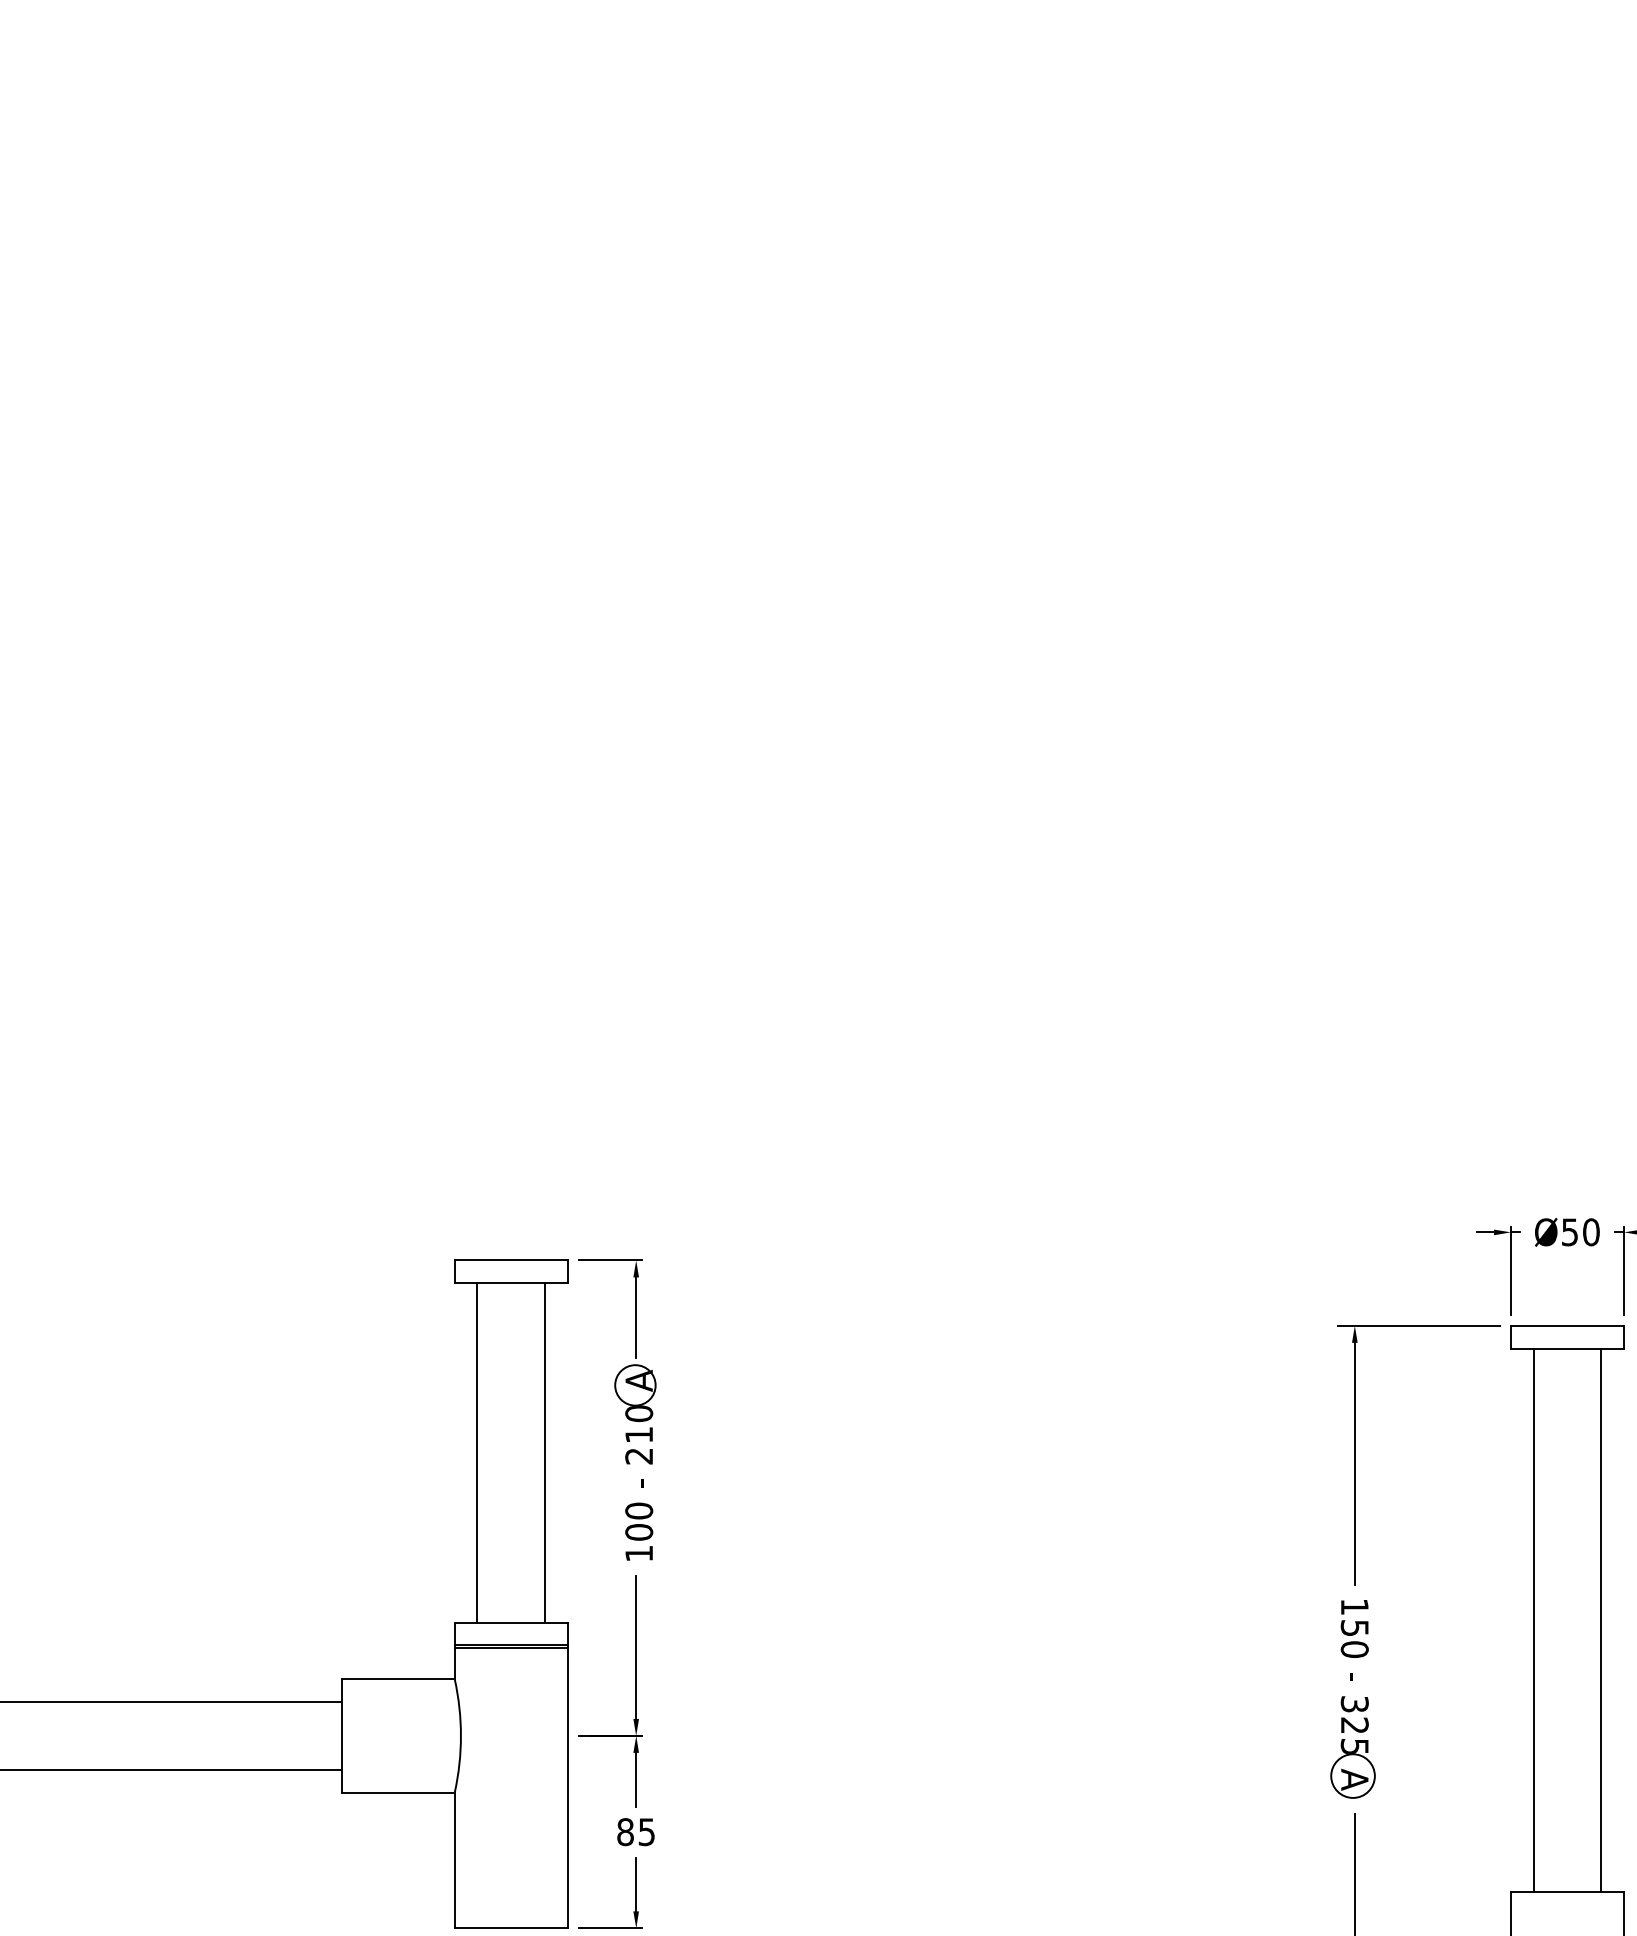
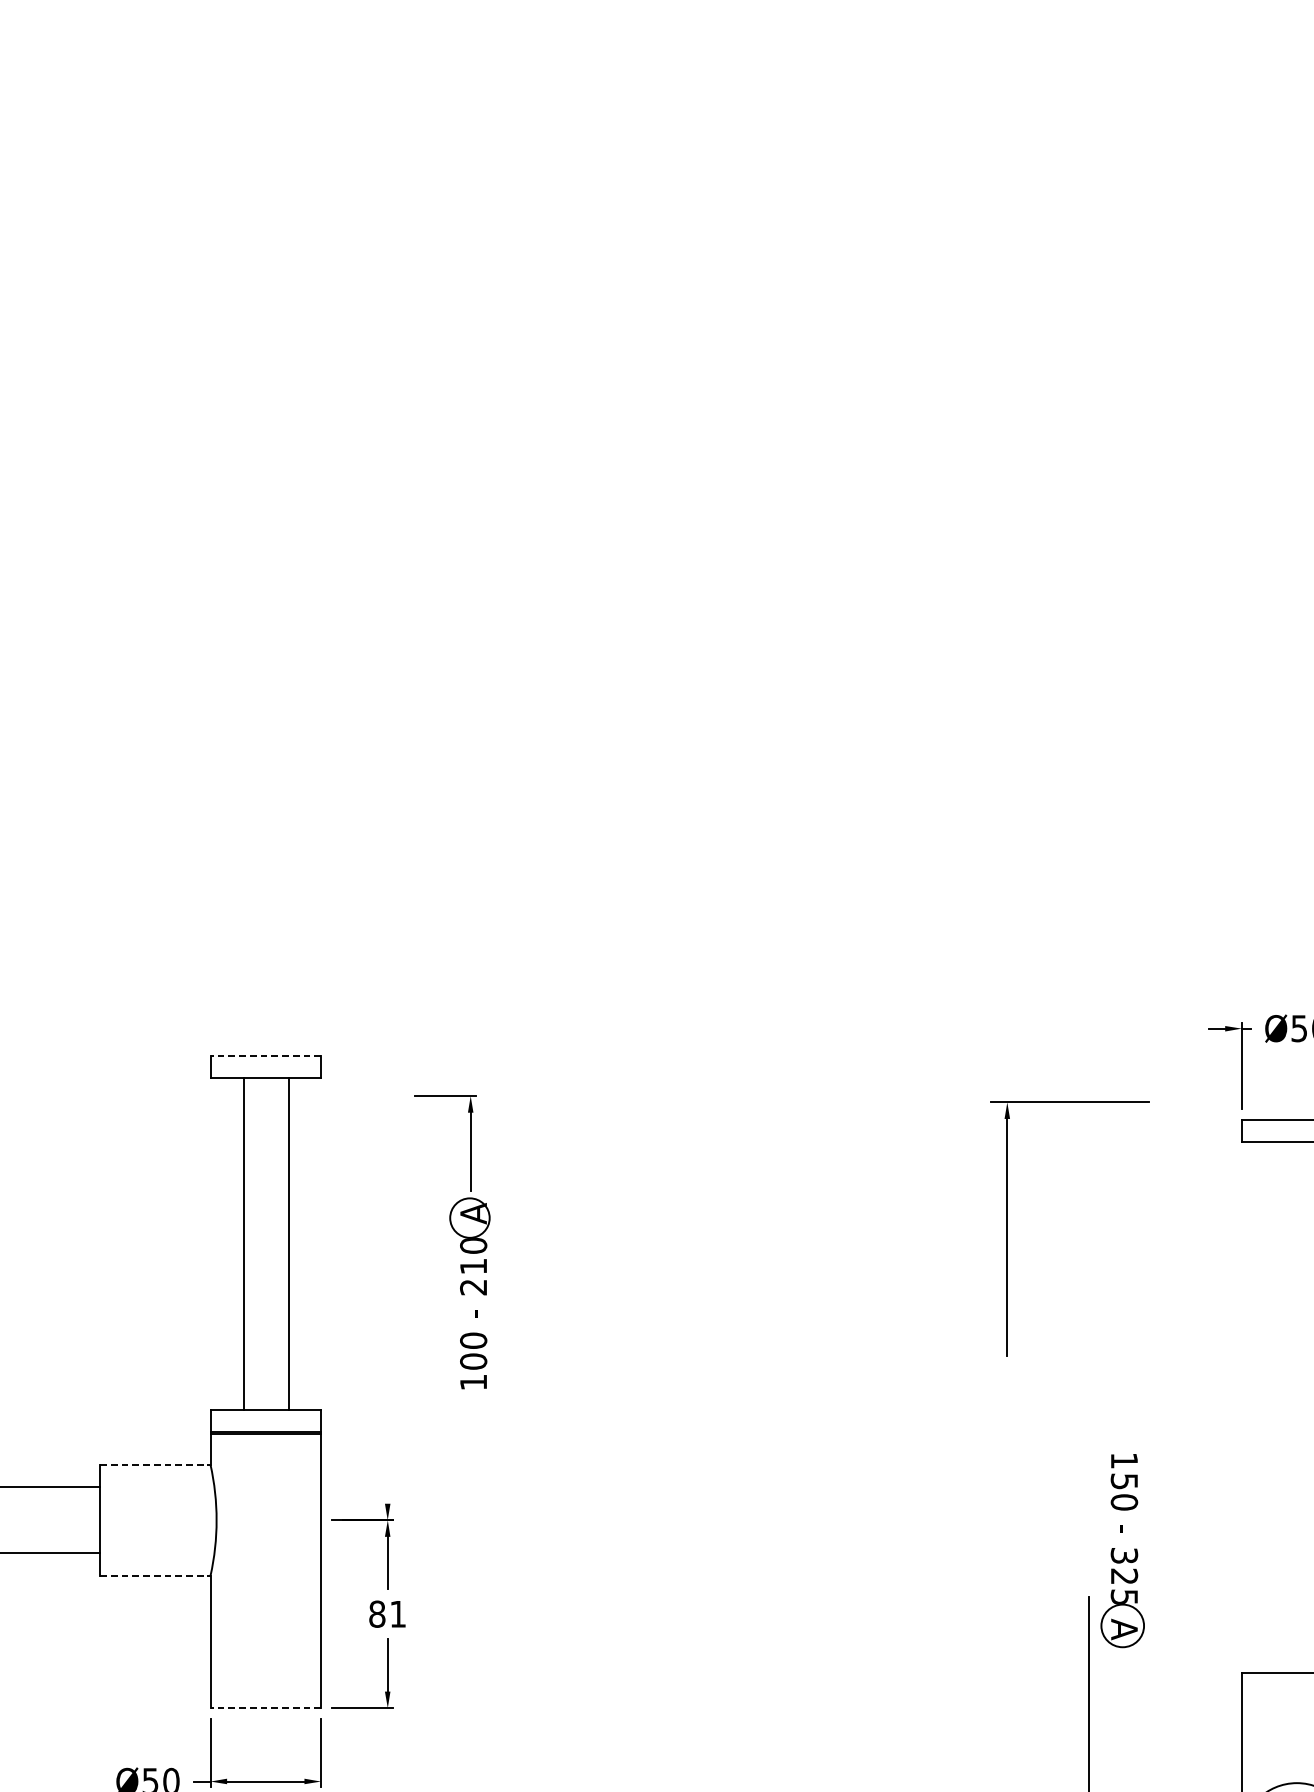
line: (511, 1260) -> (265, 1056), solid -> dashed
part: (625, 1411) -> (460, 1243), moved
line: (477, 1452) -> (289, 1243), moved
line: (545, 1452) -> (244, 1243), moved
part: (1355, 1455) -> (1007, 1228), moved
line: (1533, 1619) -> (1263, 1406), removed
line: (636, 1646) -> (388, 1432), removed
line: (398, 1679) -> (155, 1465), solid -> dashed
part: (1352, 1699) -> (1122, 1551), moved
line: (398, 1792) -> (155, 1575), solid -> dashed
text: (646, 1832) -> (397, 1614), 85 -> 81
line: (511, 1928) -> (265, 1708), solid -> dashed

